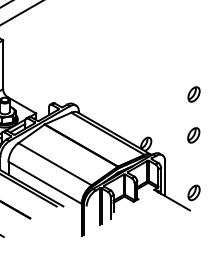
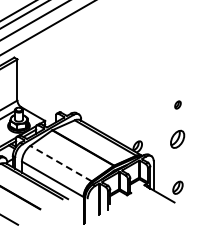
part: (193, 93) -> (177, 104), size x0.6
part: (193, 135) -> (177, 139), size x1.4
line: (55, 164) -> (61, 163), solid -> dashed

